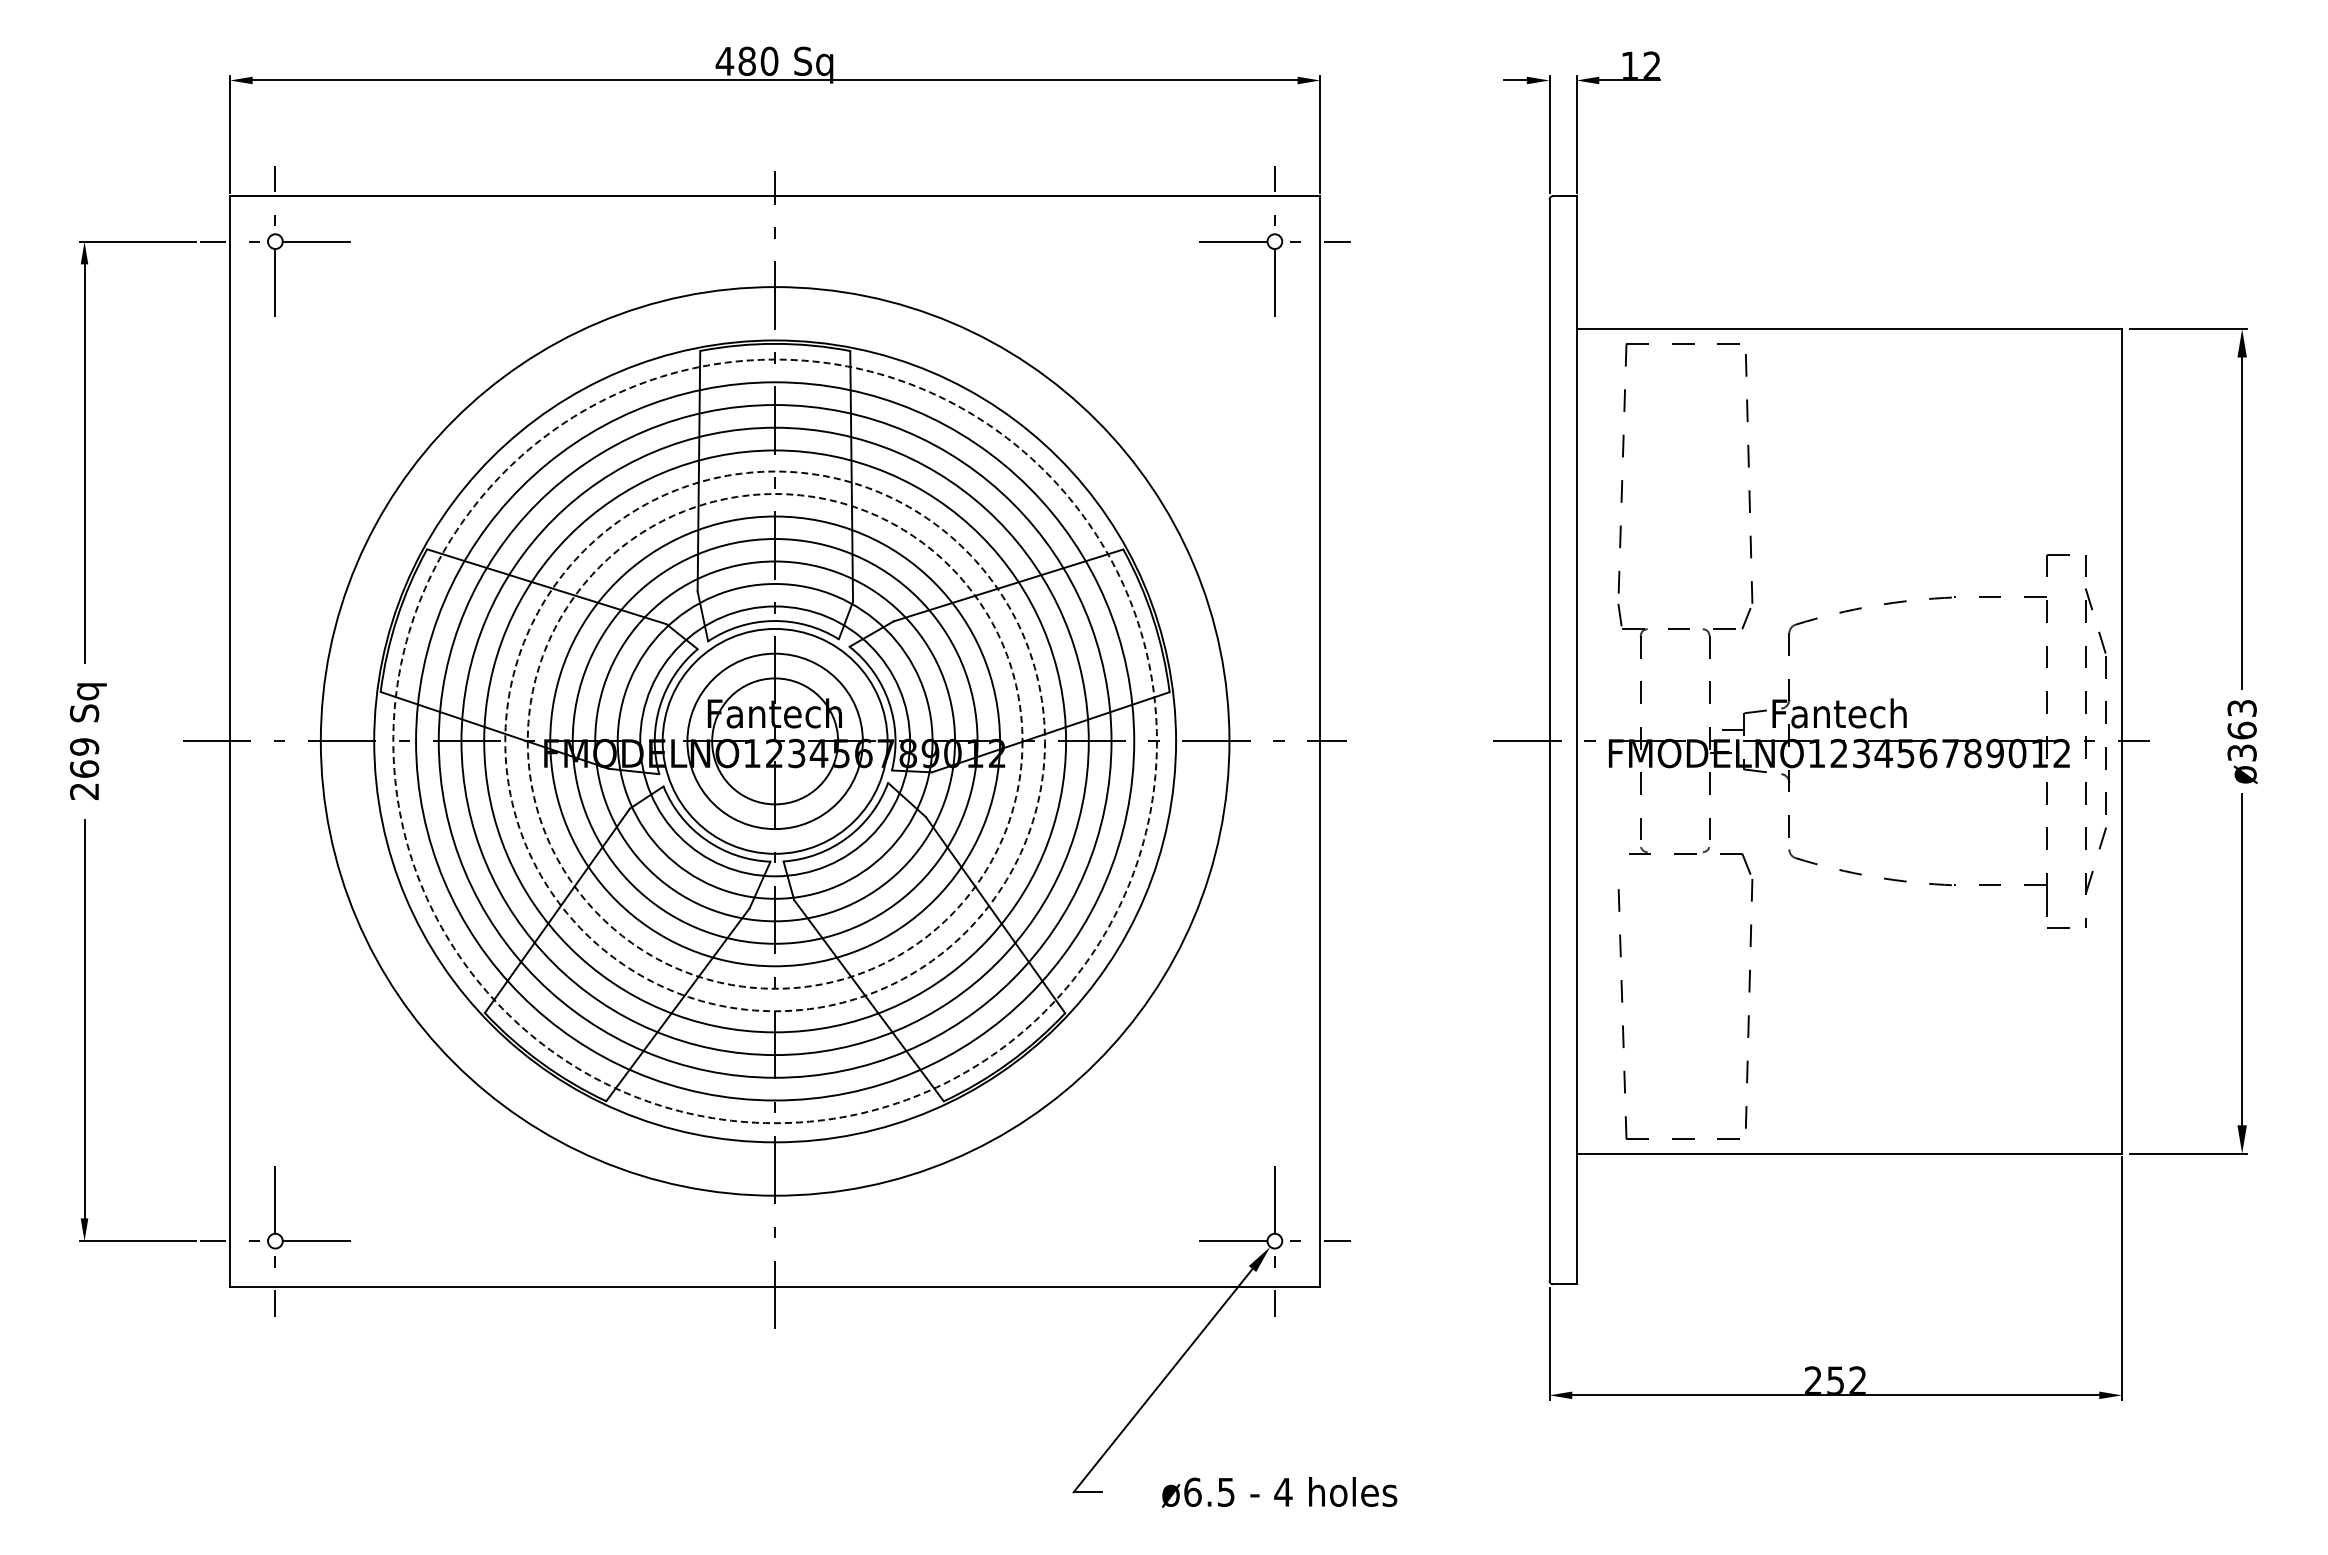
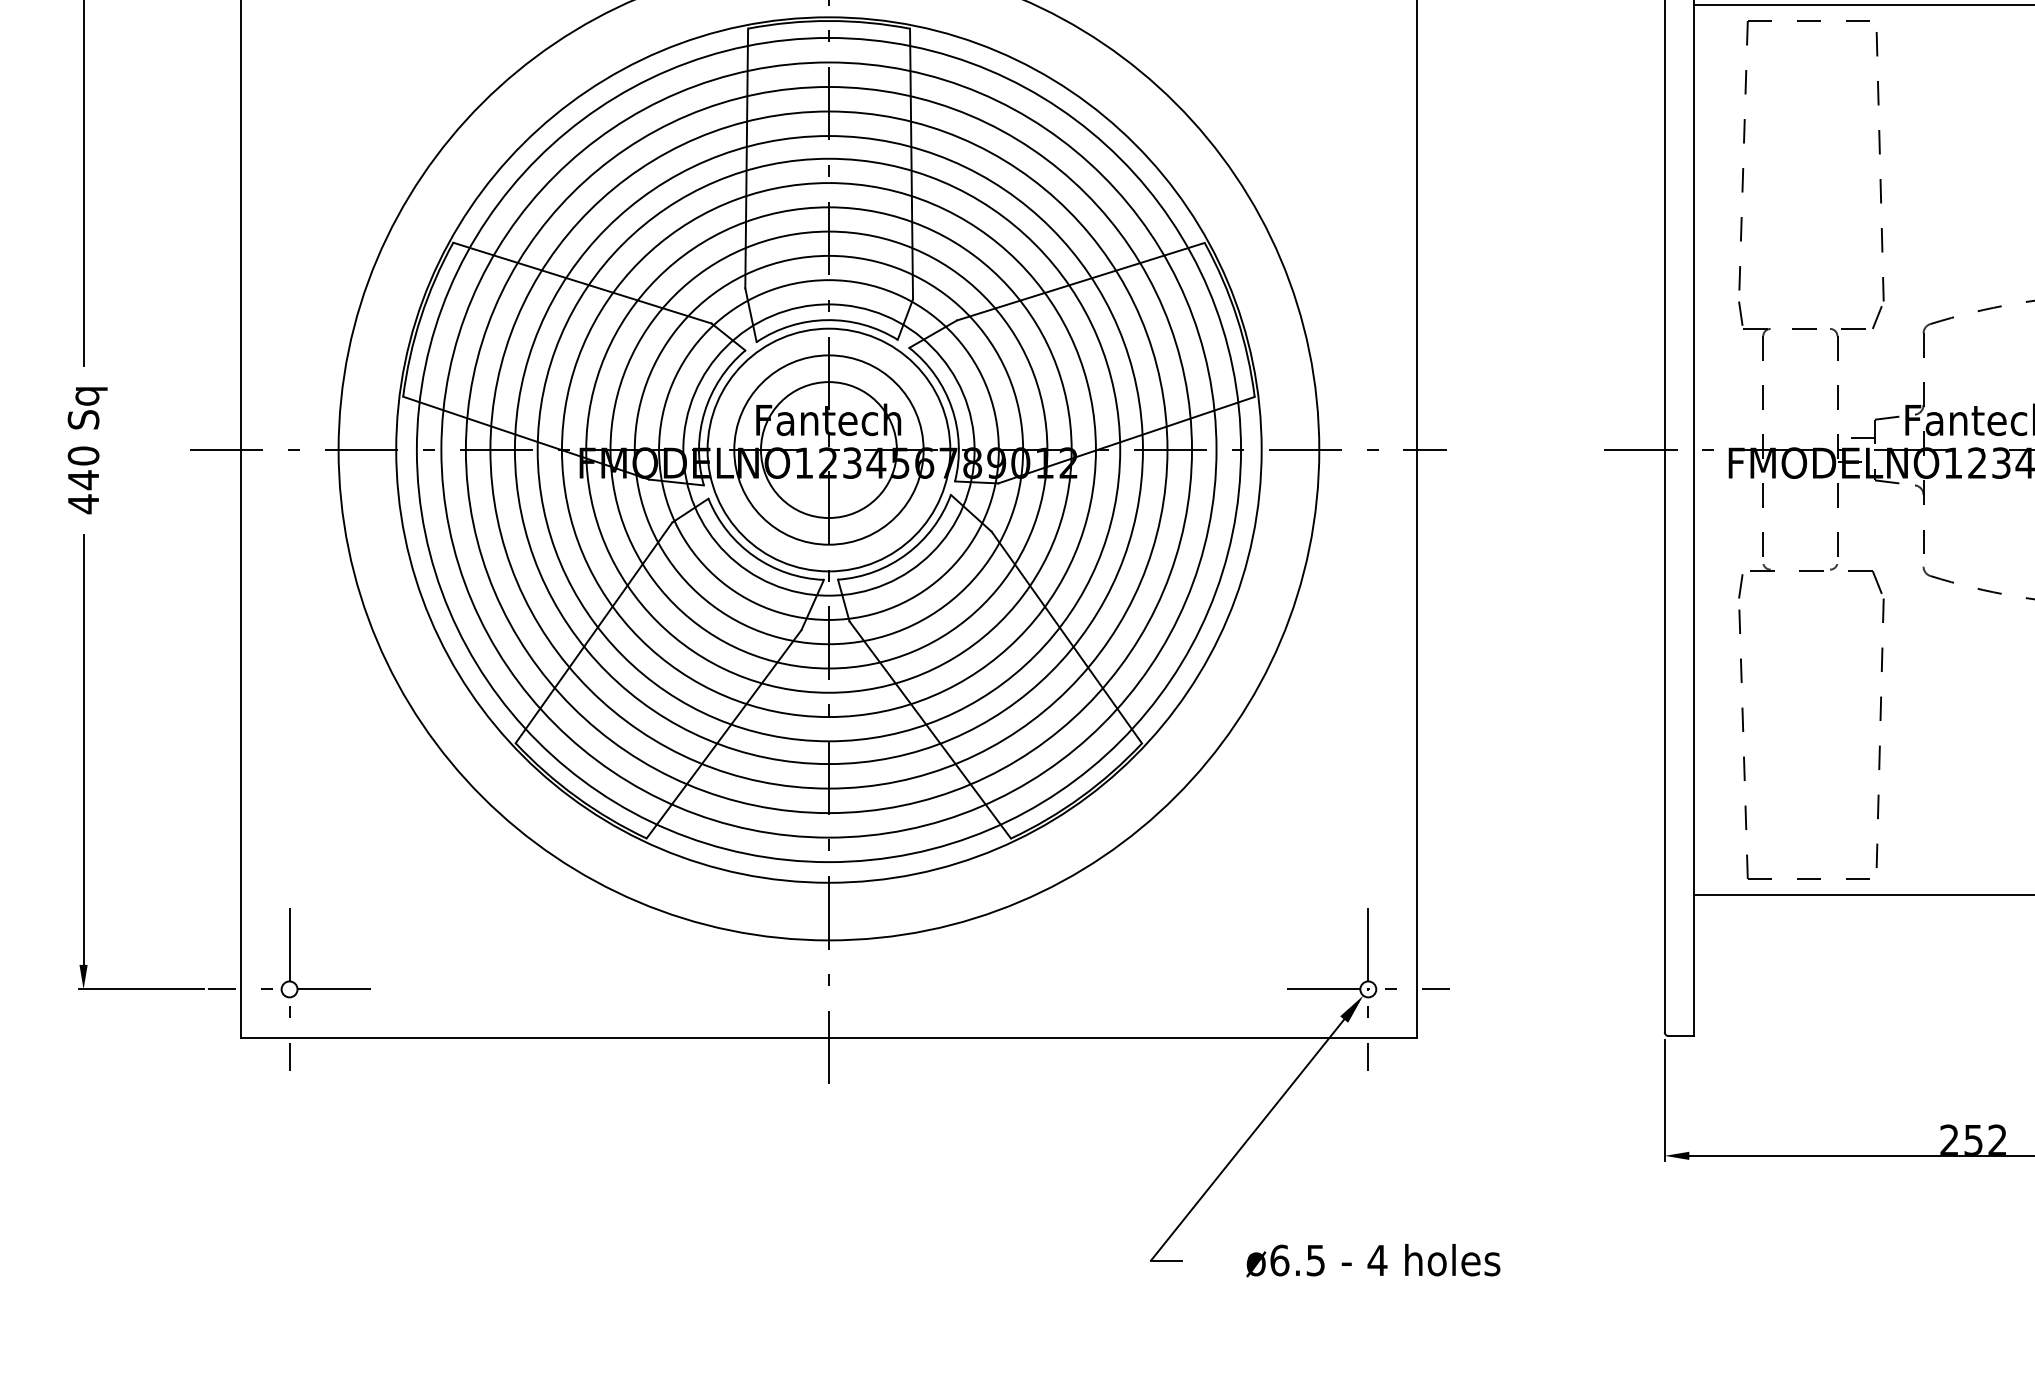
circle: (774, 741) -> (828, 450), dashed -> solid
circle: (774, 741) -> (828, 450), dashed -> solid
circle: (775, 741) -> (829, 450), dashed -> solid
text: (84, 769) -> (83, 480), 269 -> 440
line: (1620, 865) -> (1741, 583), added

